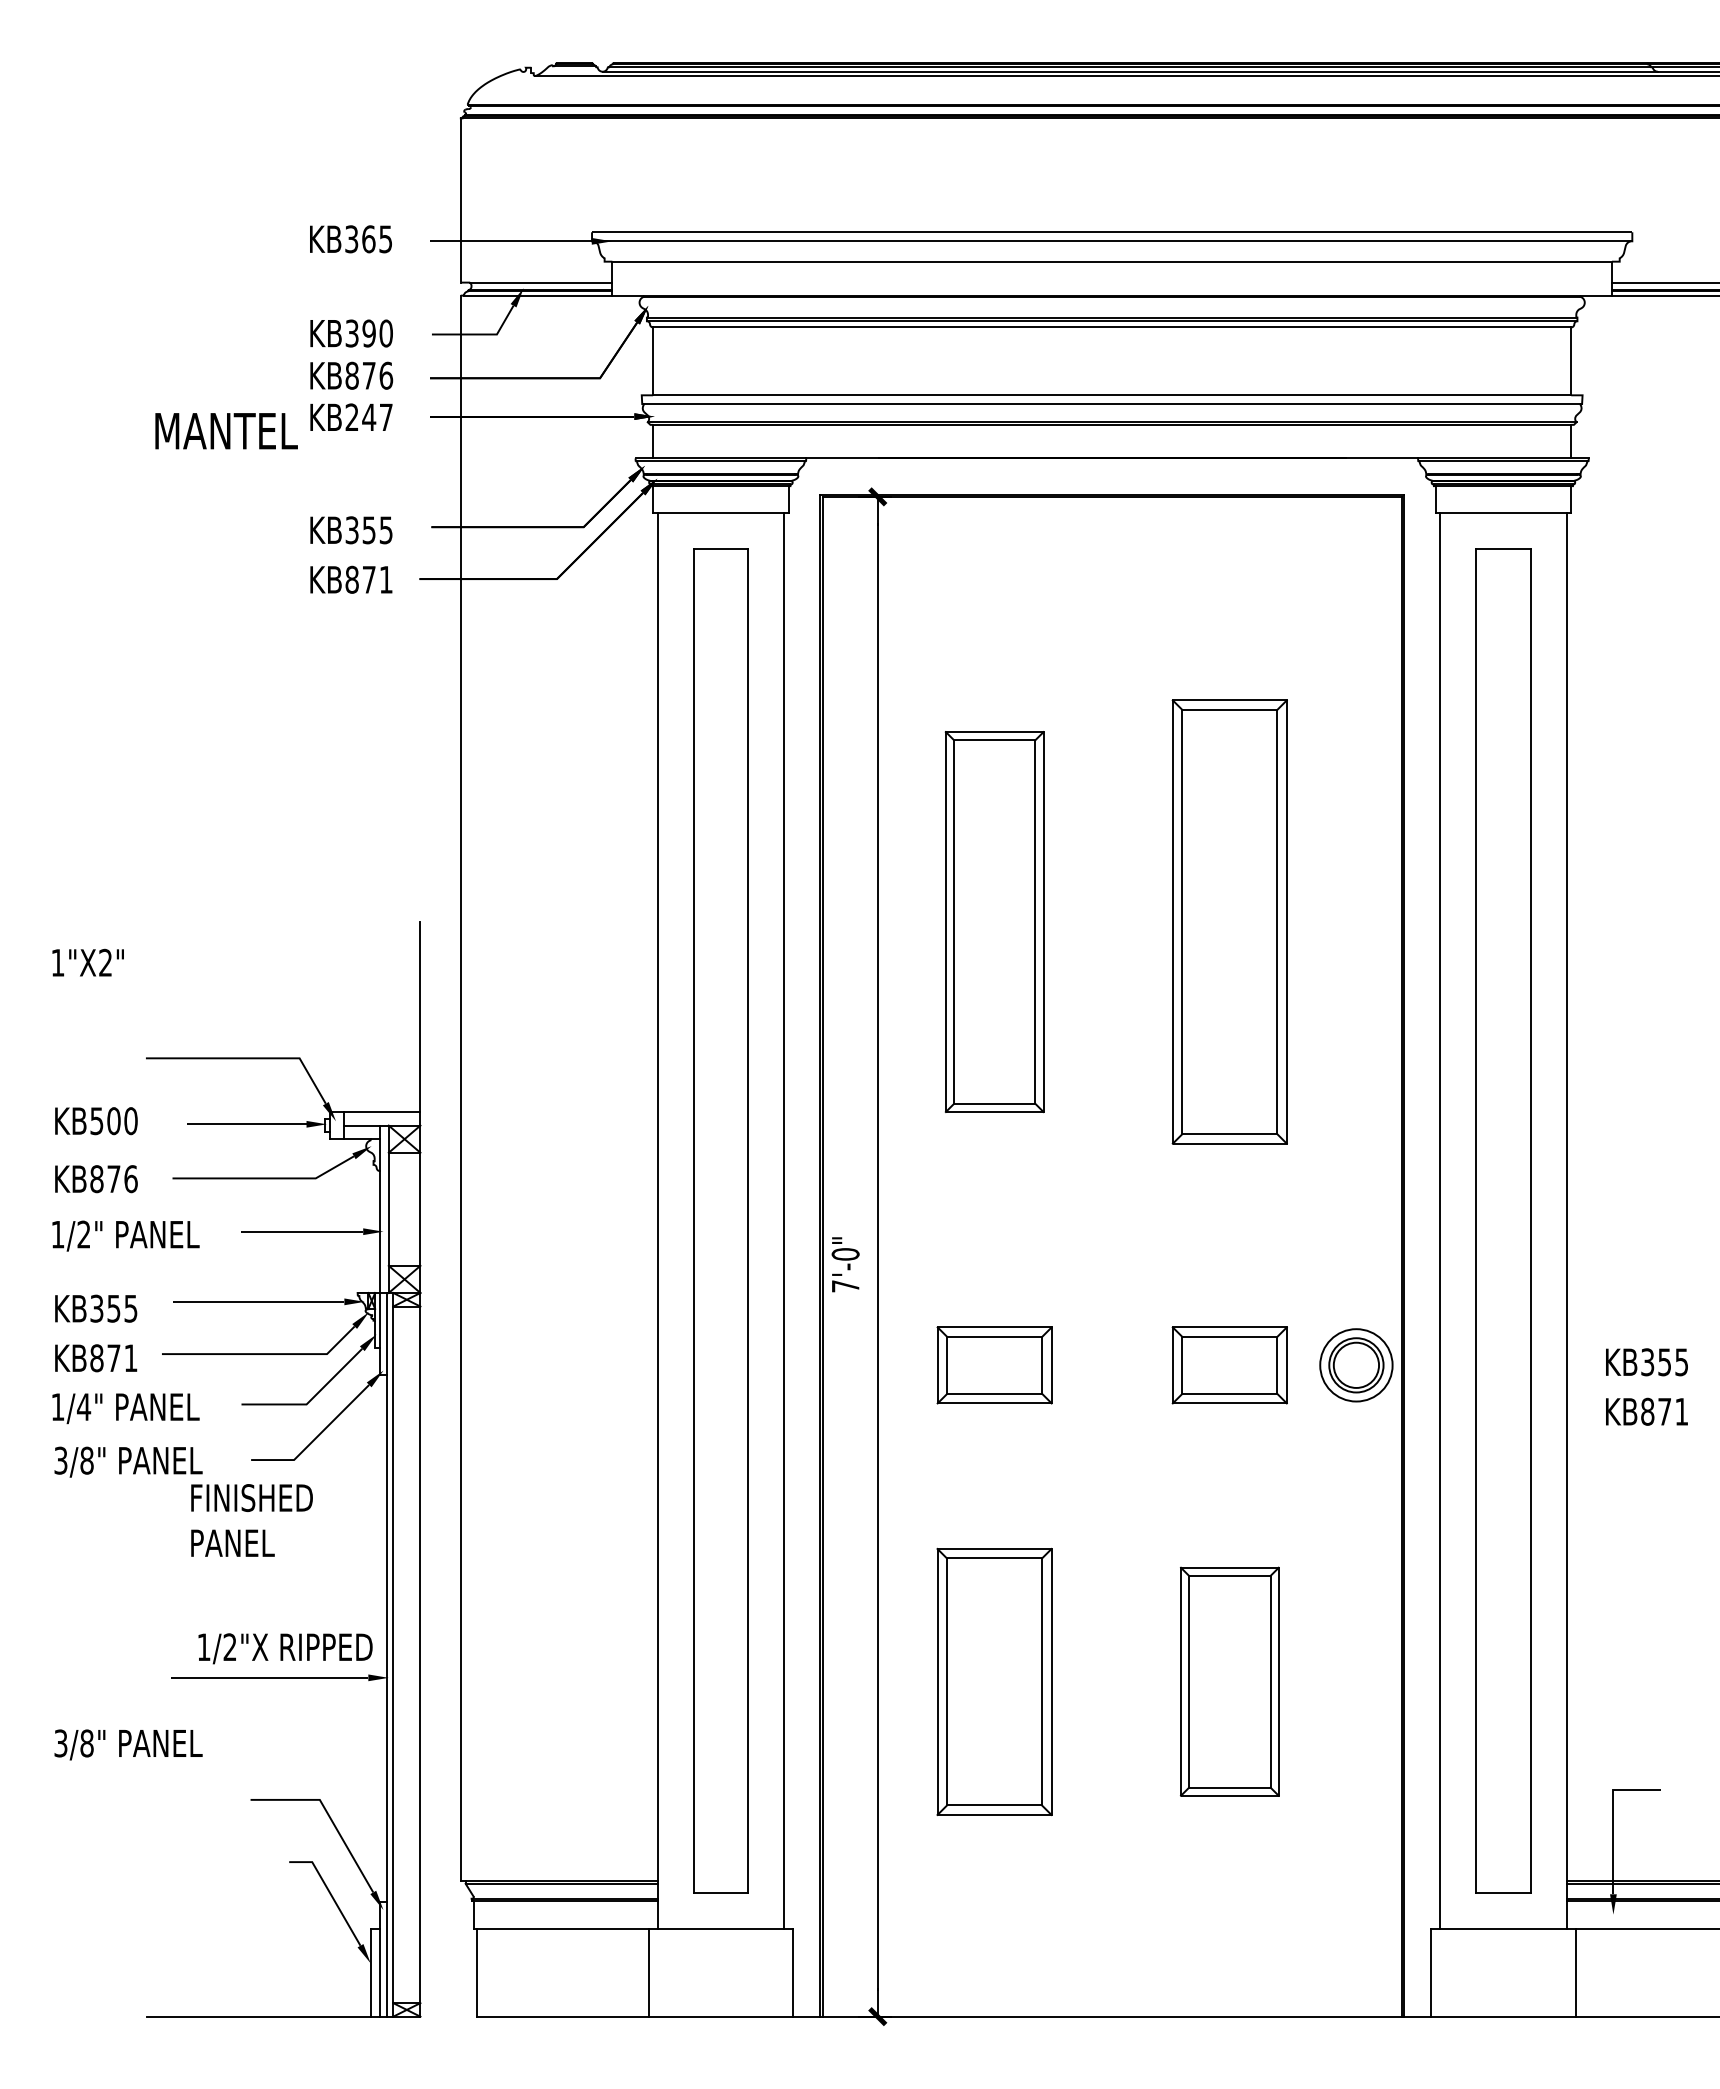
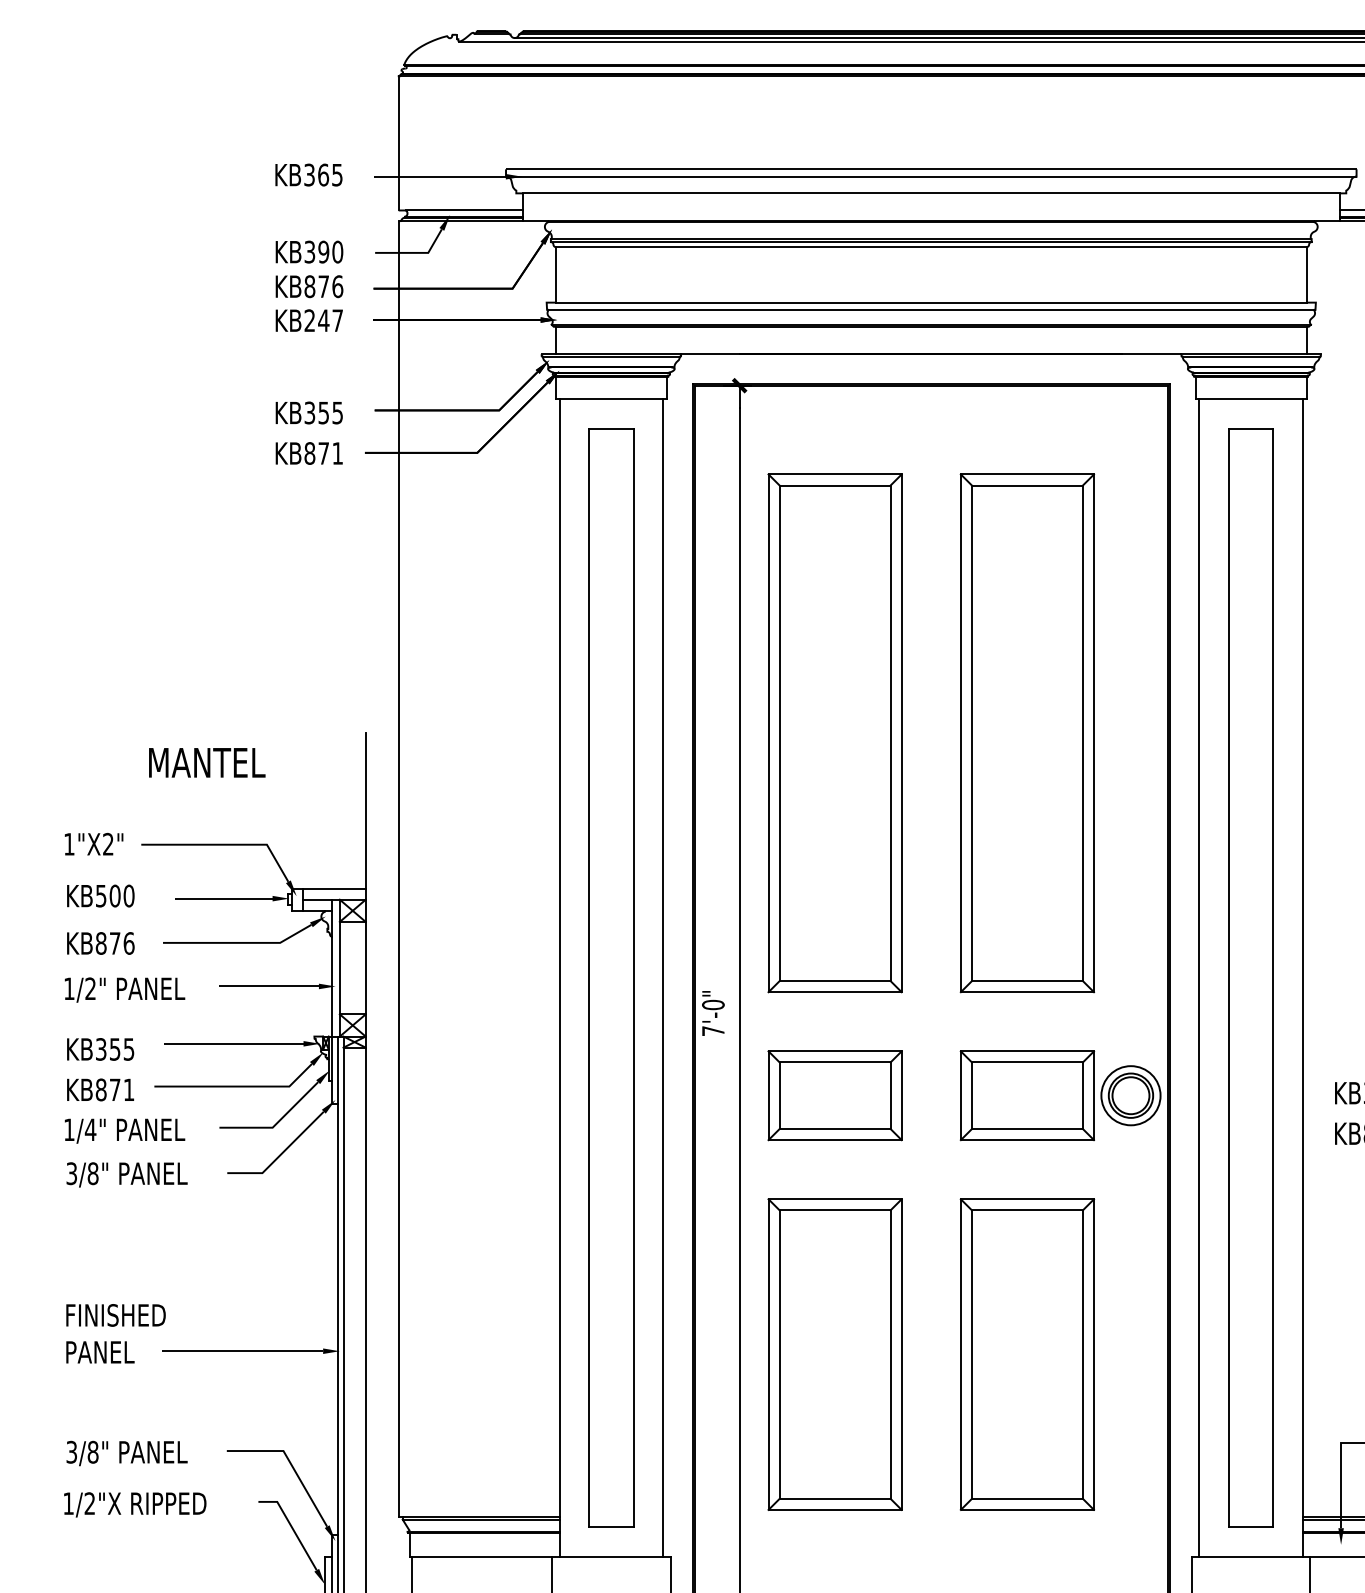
text: (226, 431) -> (207, 763), moved
part: (994, 921) -> (835, 732), size x1.67
part: (1229, 921) -> (1027, 732), size x1.43
text: (87, 962) -> (93, 844), moved
part: (994, 1365) -> (835, 1095), size x1.43
part: (1229, 1365) -> (1027, 1095), size x1.43
text: (251, 1520) -> (115, 1333), moved
text: (285, 1648) -> (135, 1504), moved
part: (994, 1681) -> (835, 1354), size x1.43
part: (1229, 1681) -> (1027, 1354), size x1.67
text: (128, 1744) -> (127, 1453), moved

